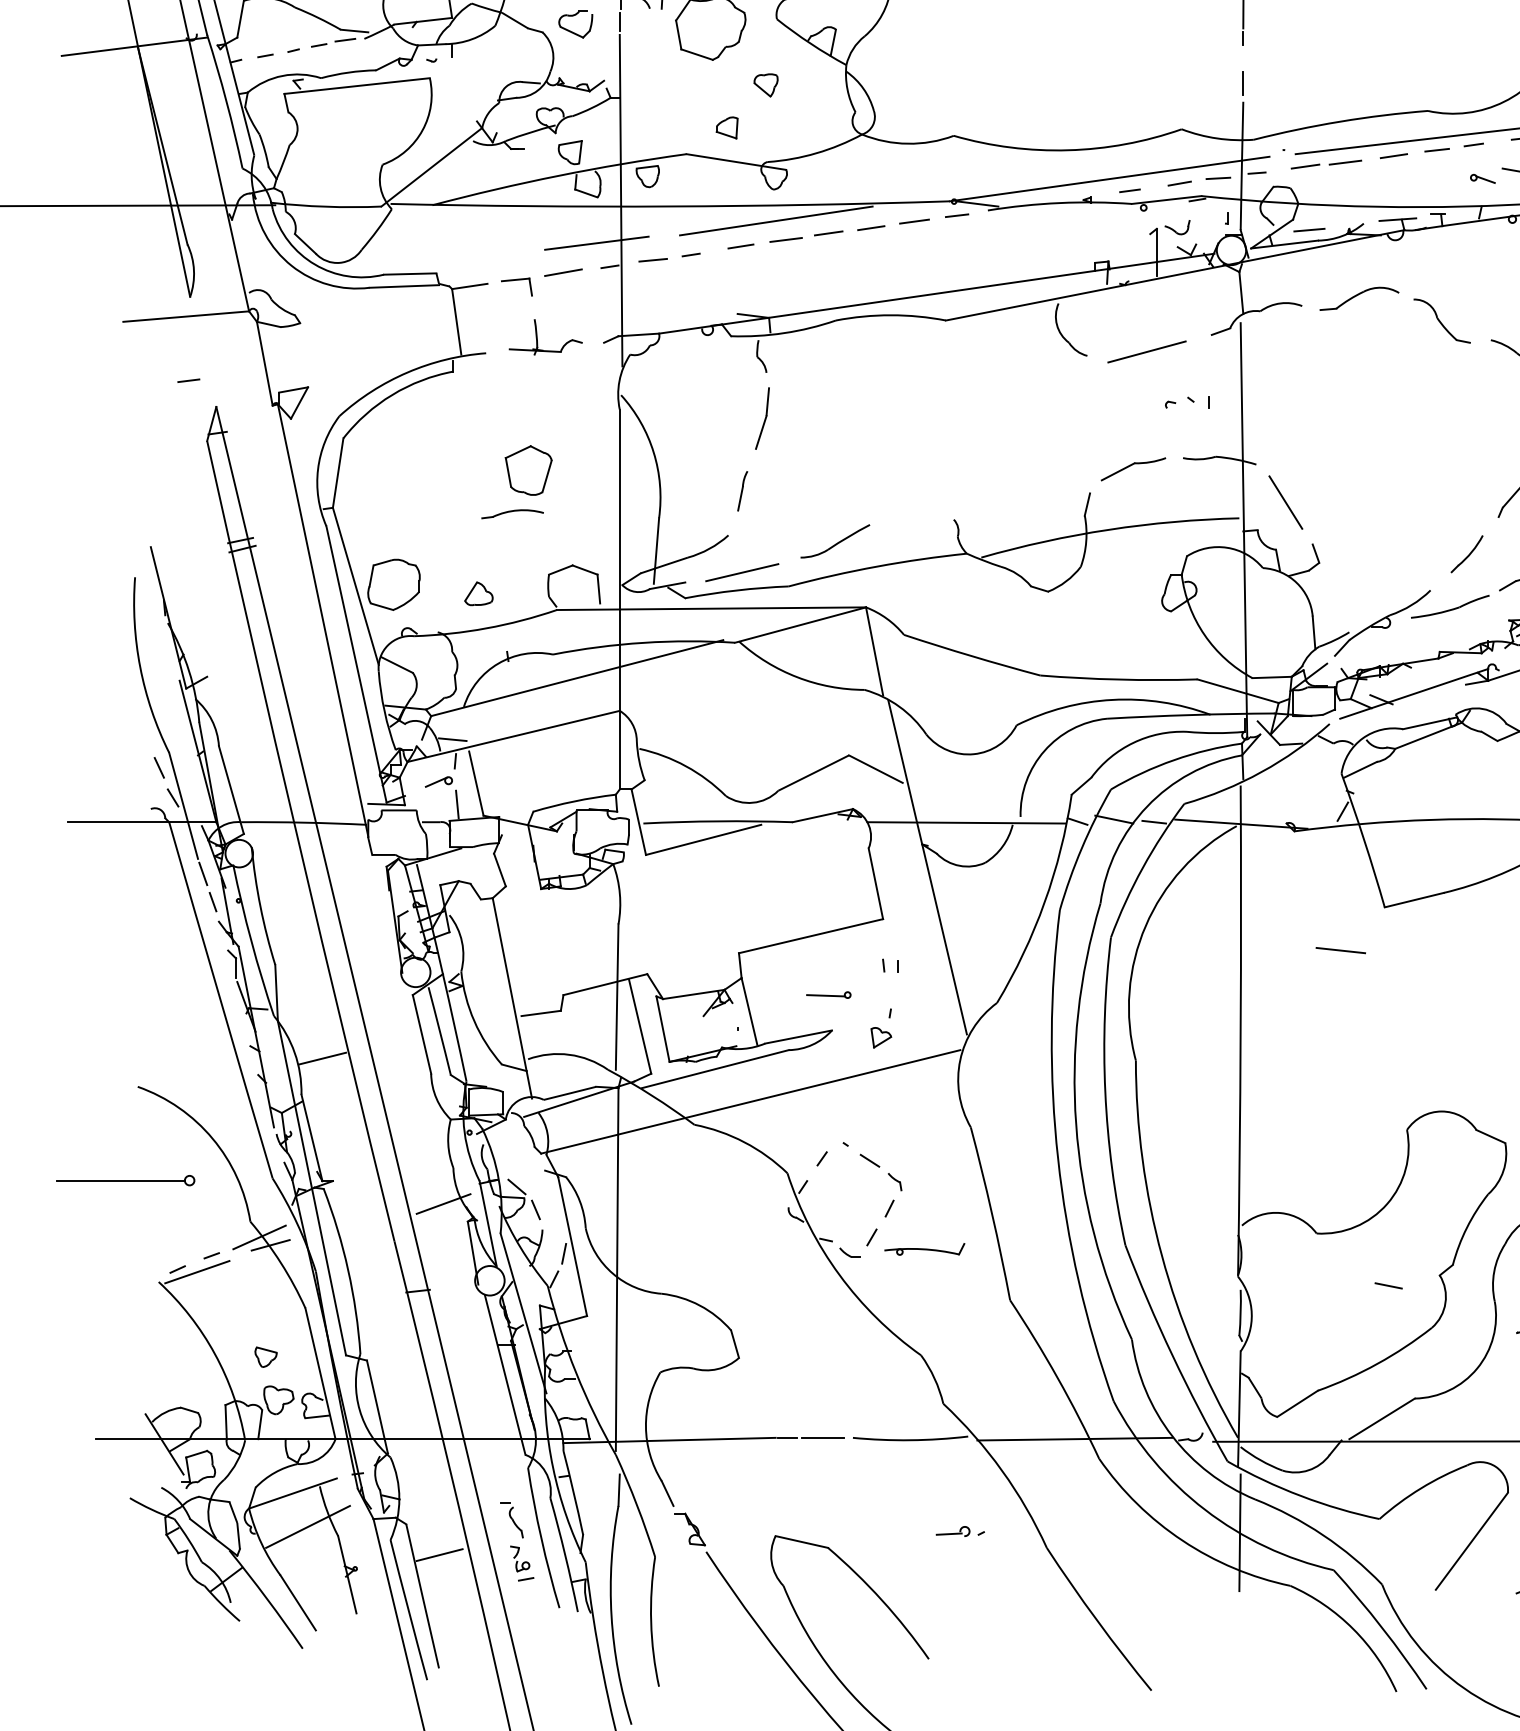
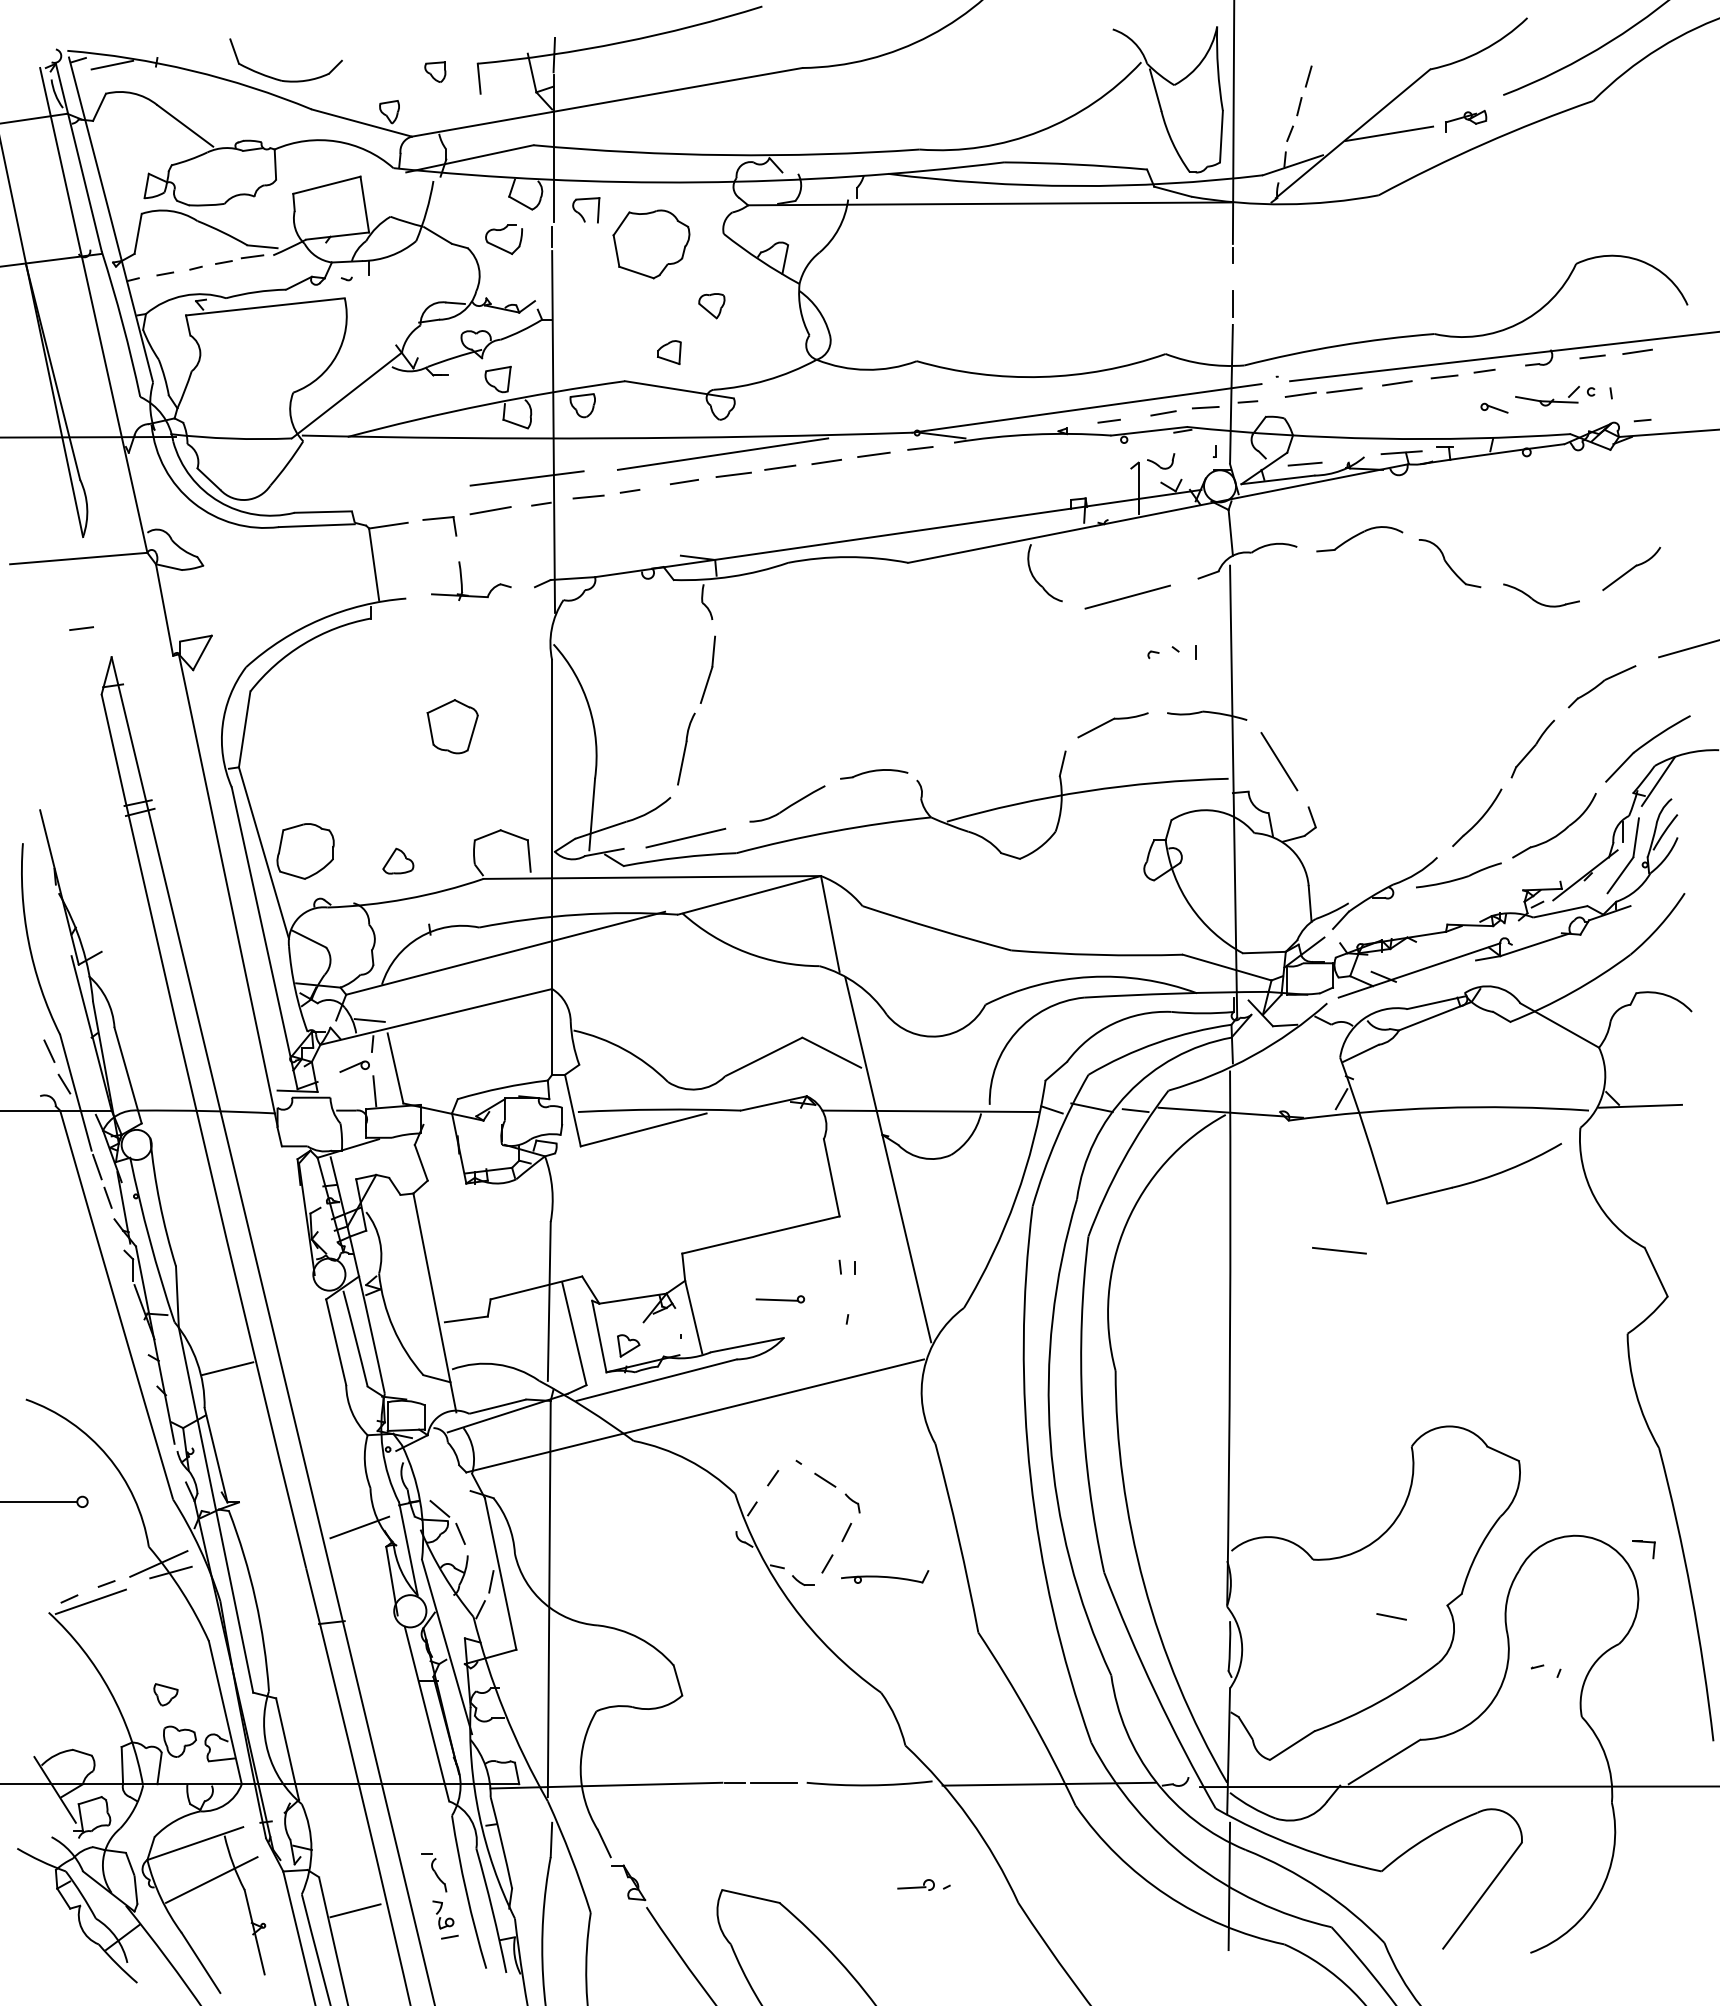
part: (742, 490) -> (686, 748), size x1.67
part: (512, 514) -> (874, 774), moved
part: (1467, 553) -> (1477, 817), size x1.43
part: (881, 1037) -> (628, 1345), moved

